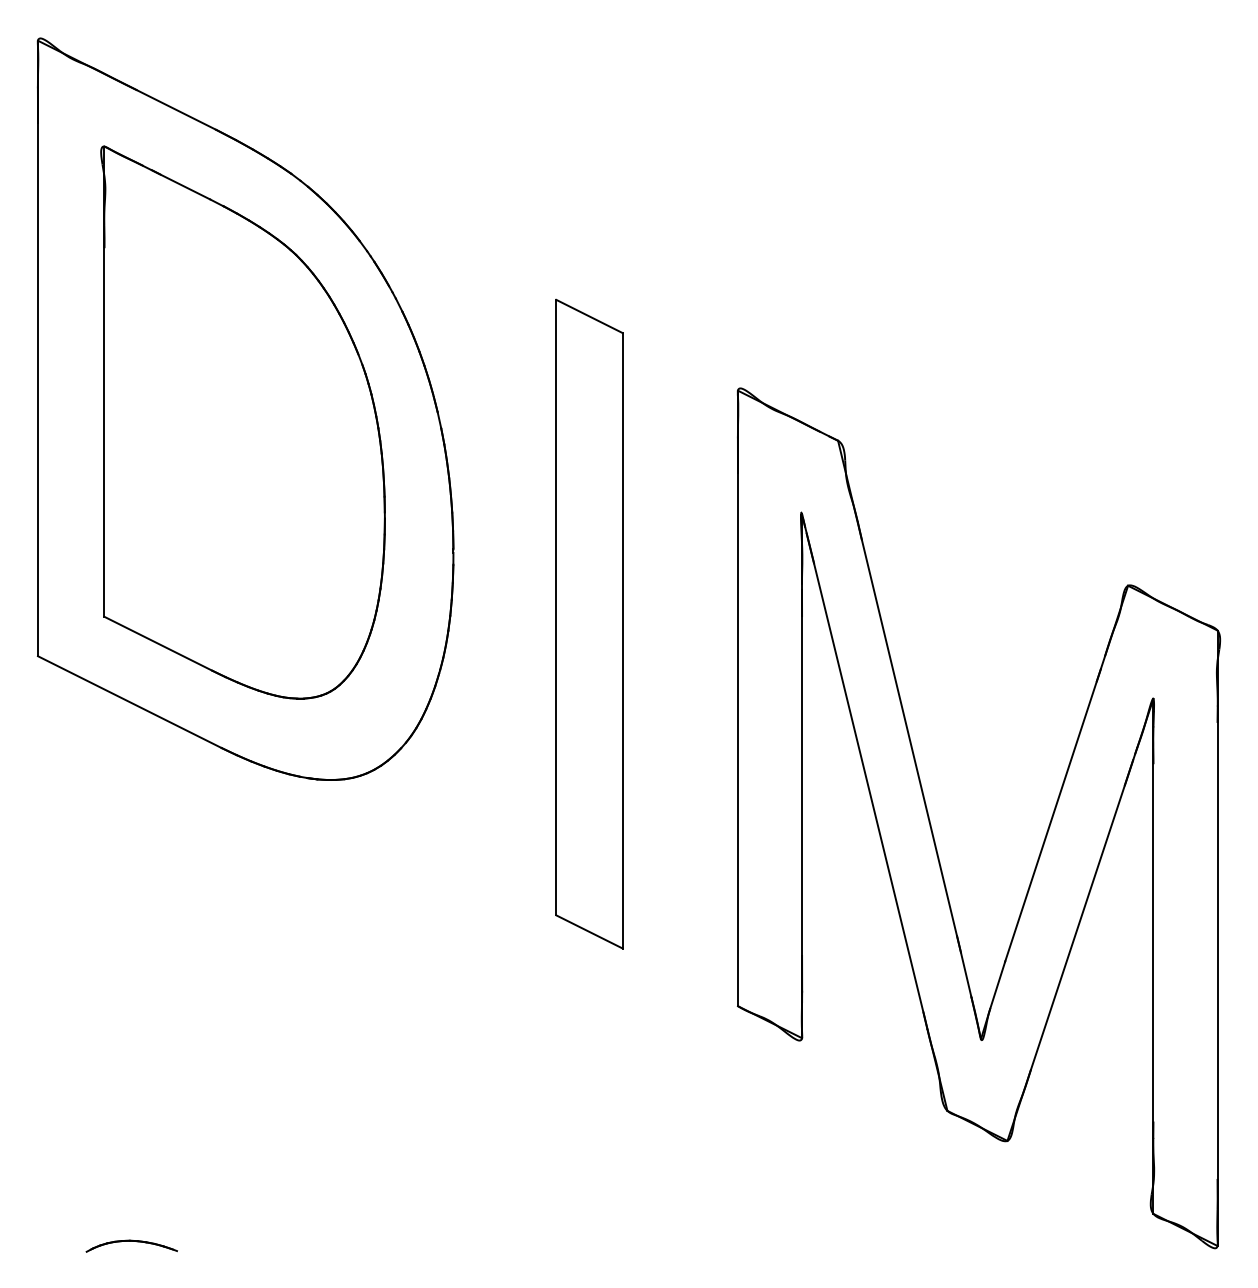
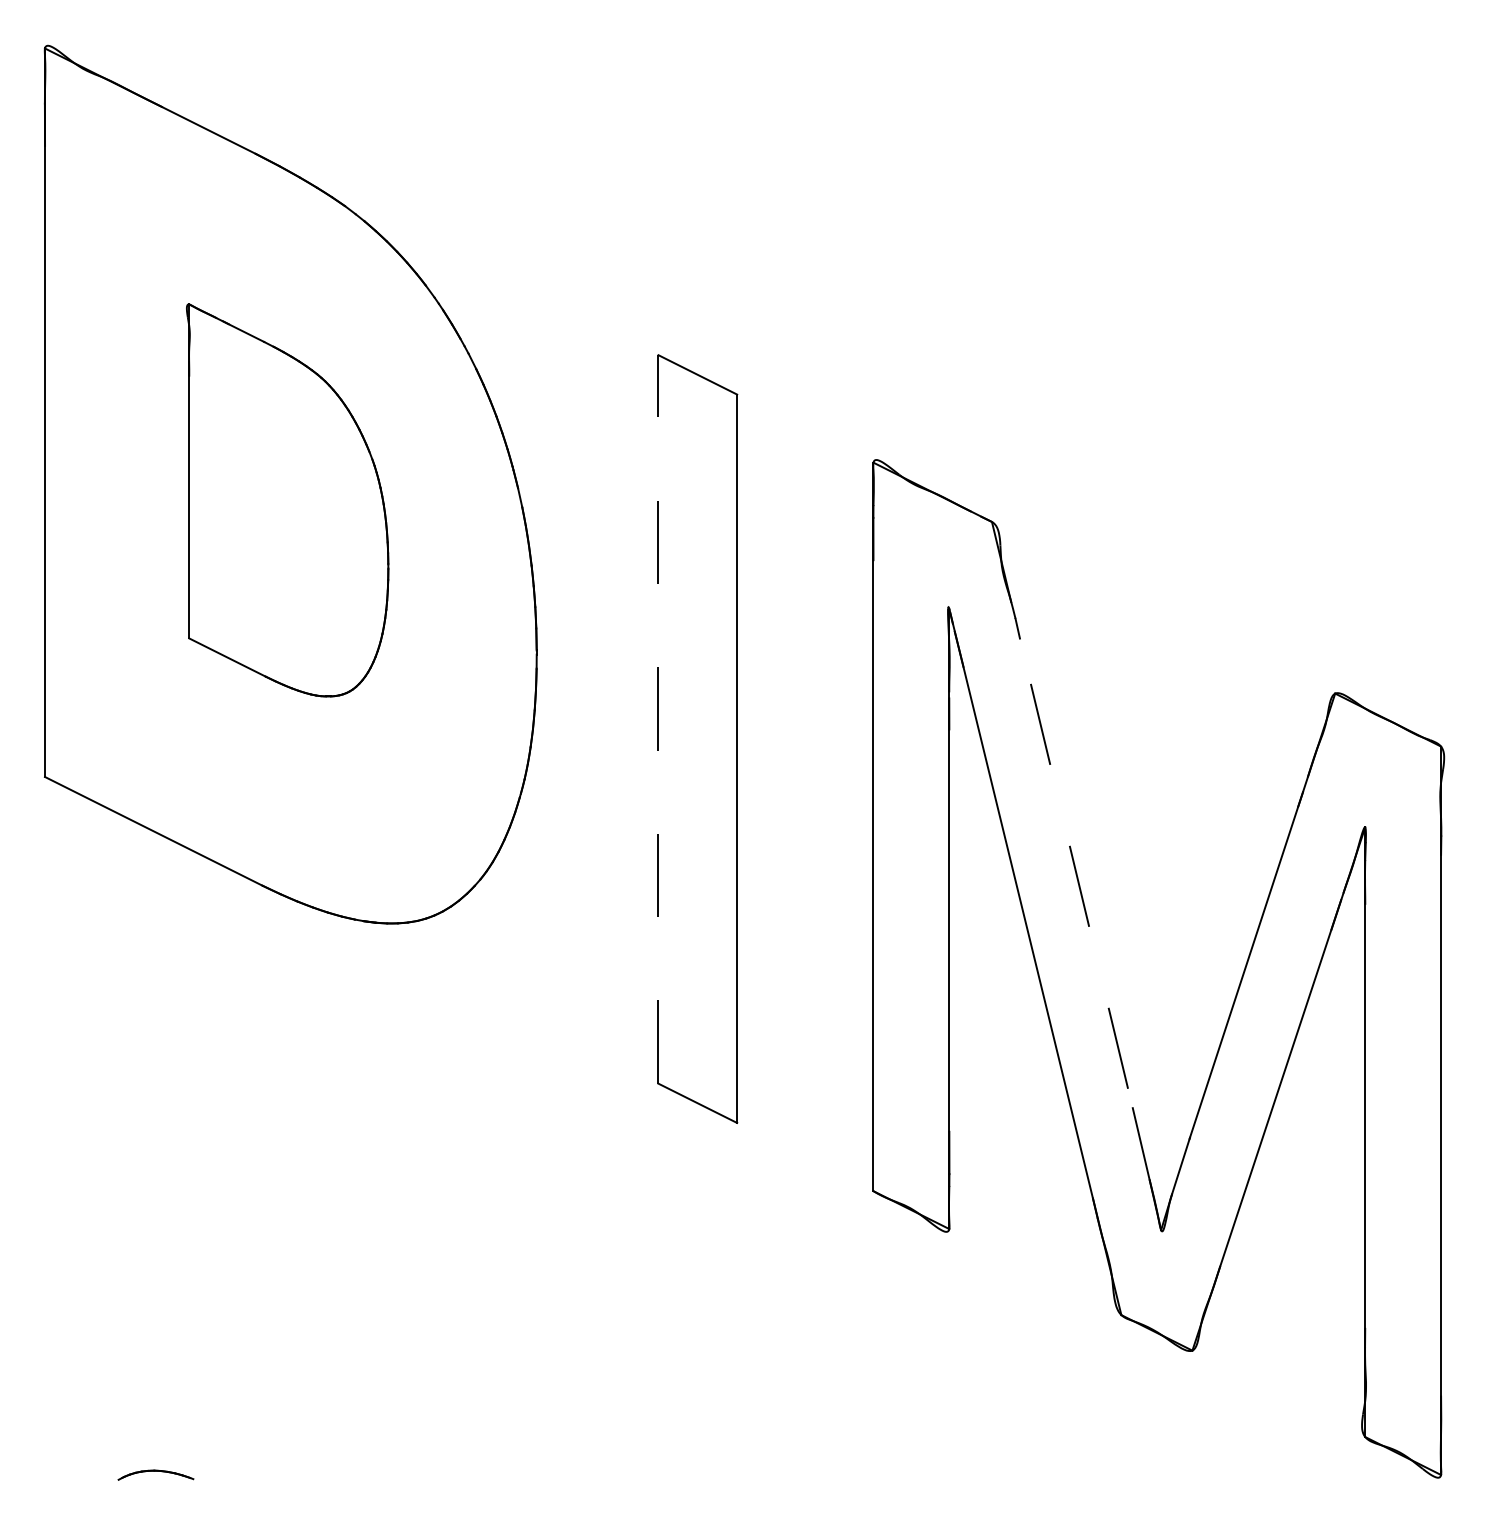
part: (242, 422) -> (287, 500), size x0.6
line: (556, 606) -> (658, 718), solid -> dashed
line: (899, 697) -> (1064, 825), solid -> dashed
part: (131, 1245) -> (155, 1474), size x0.7

